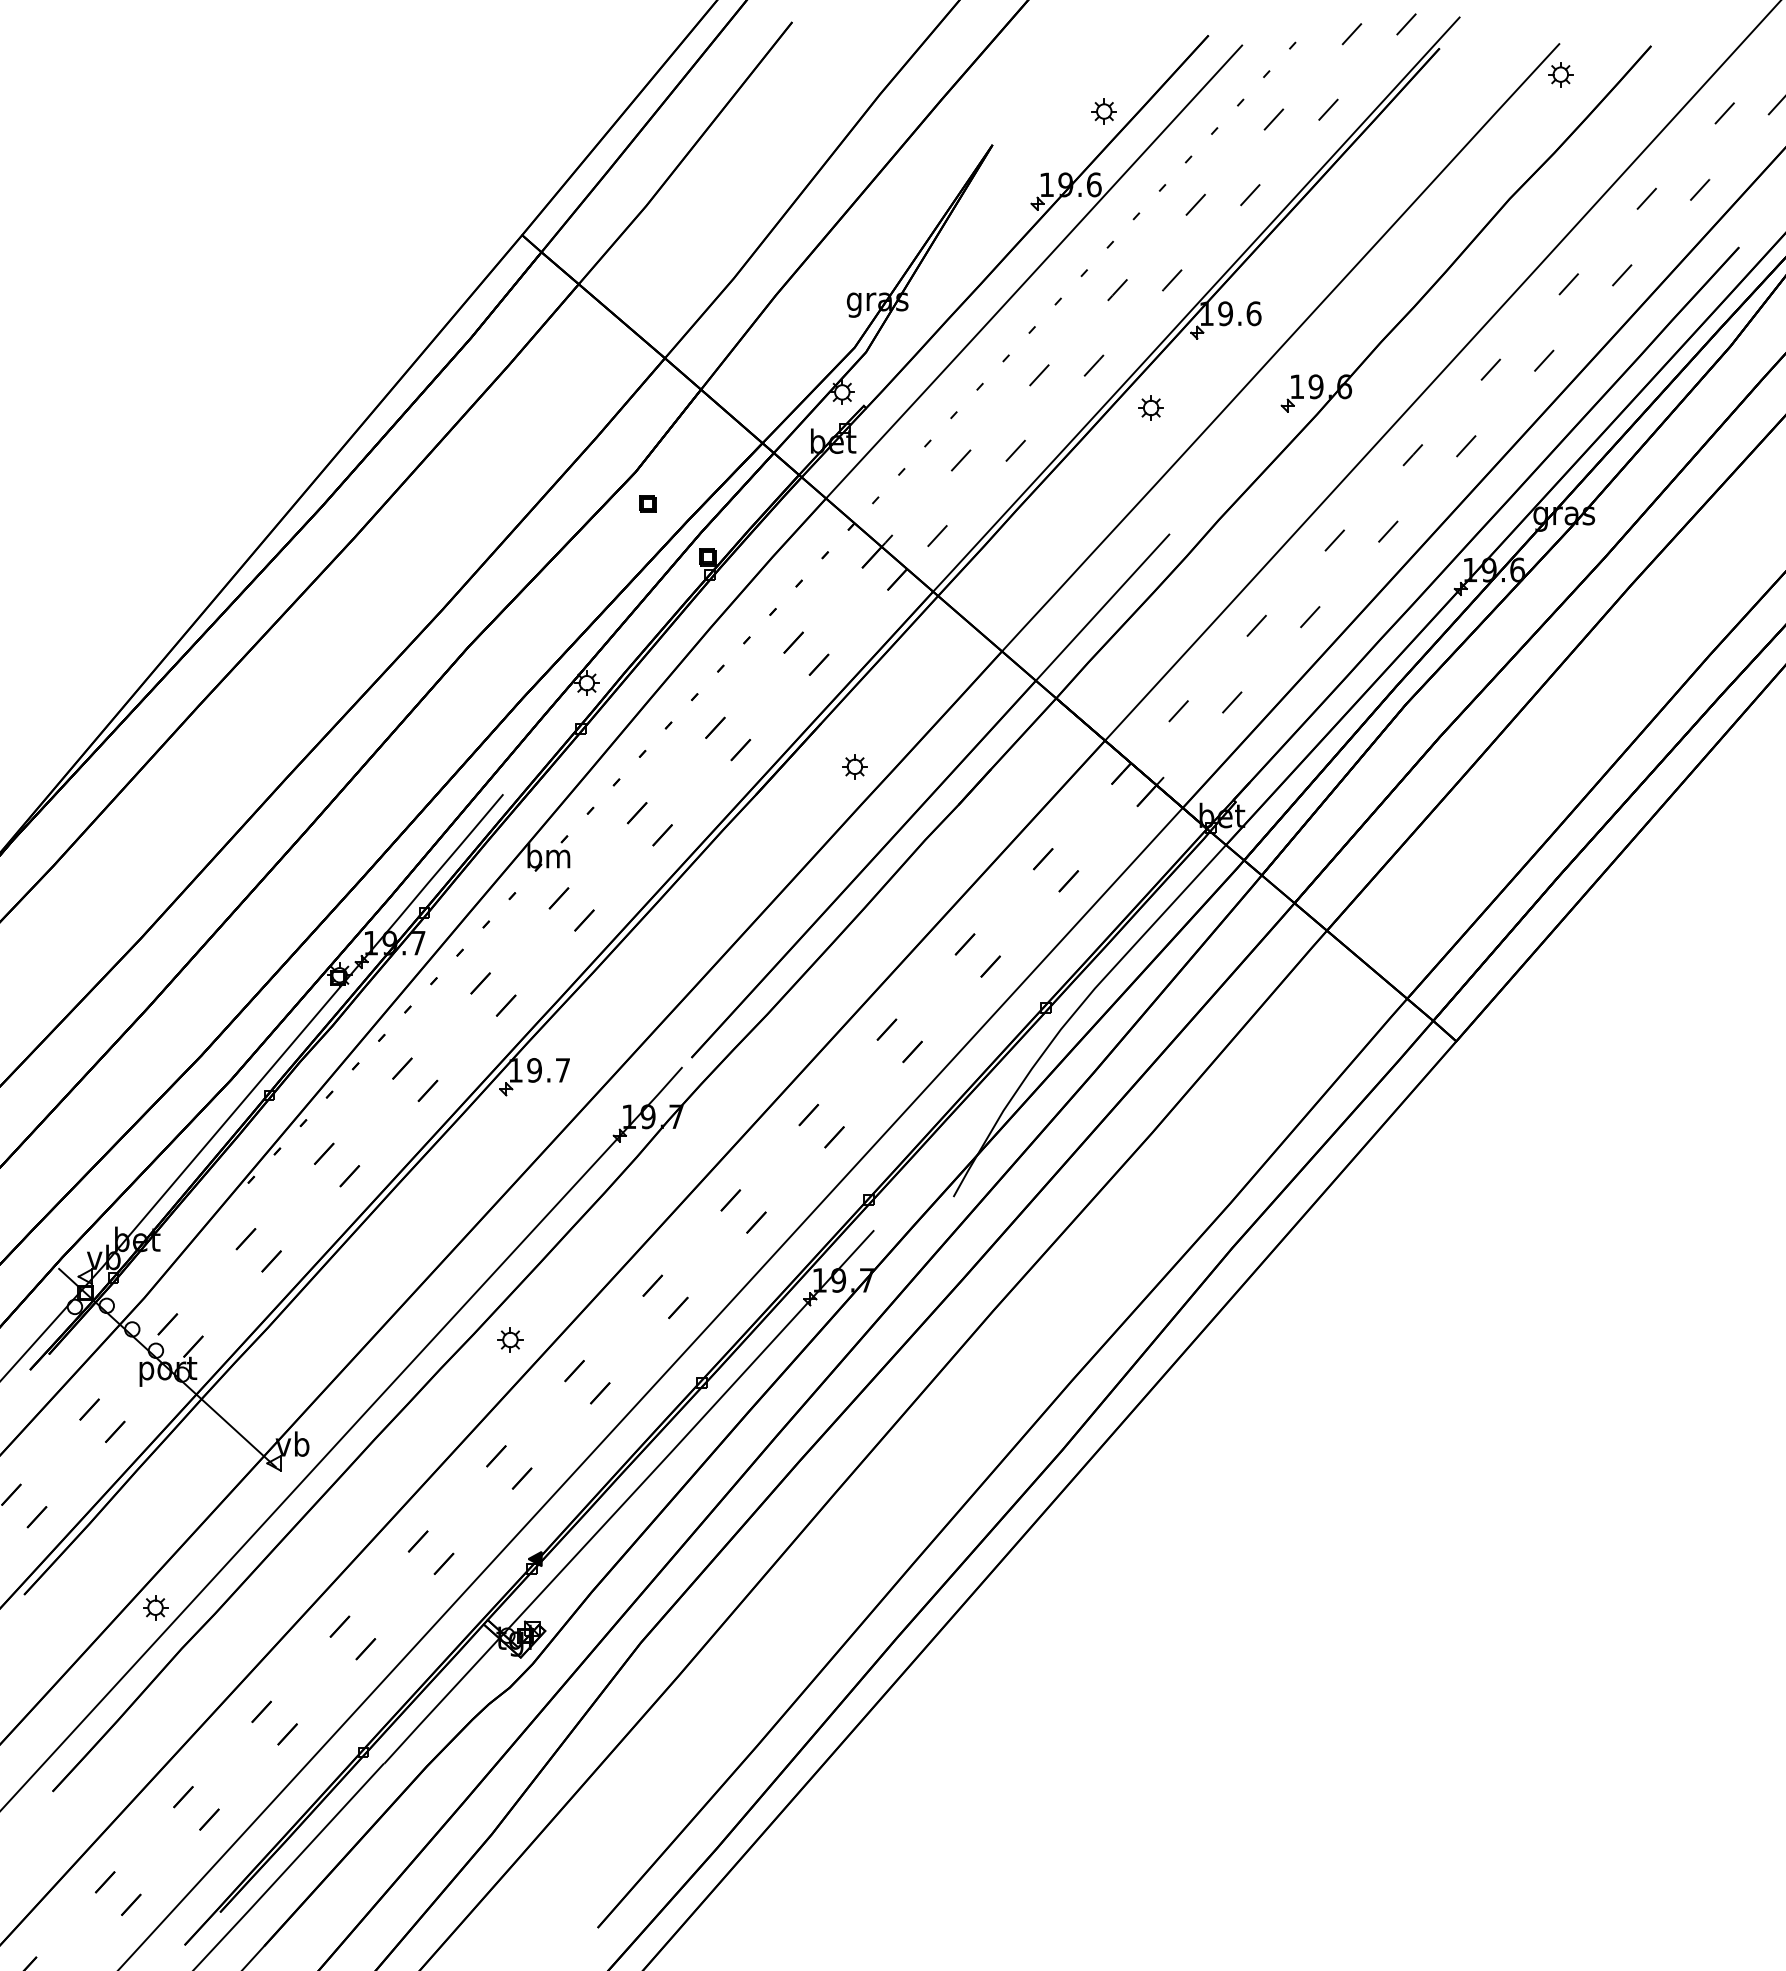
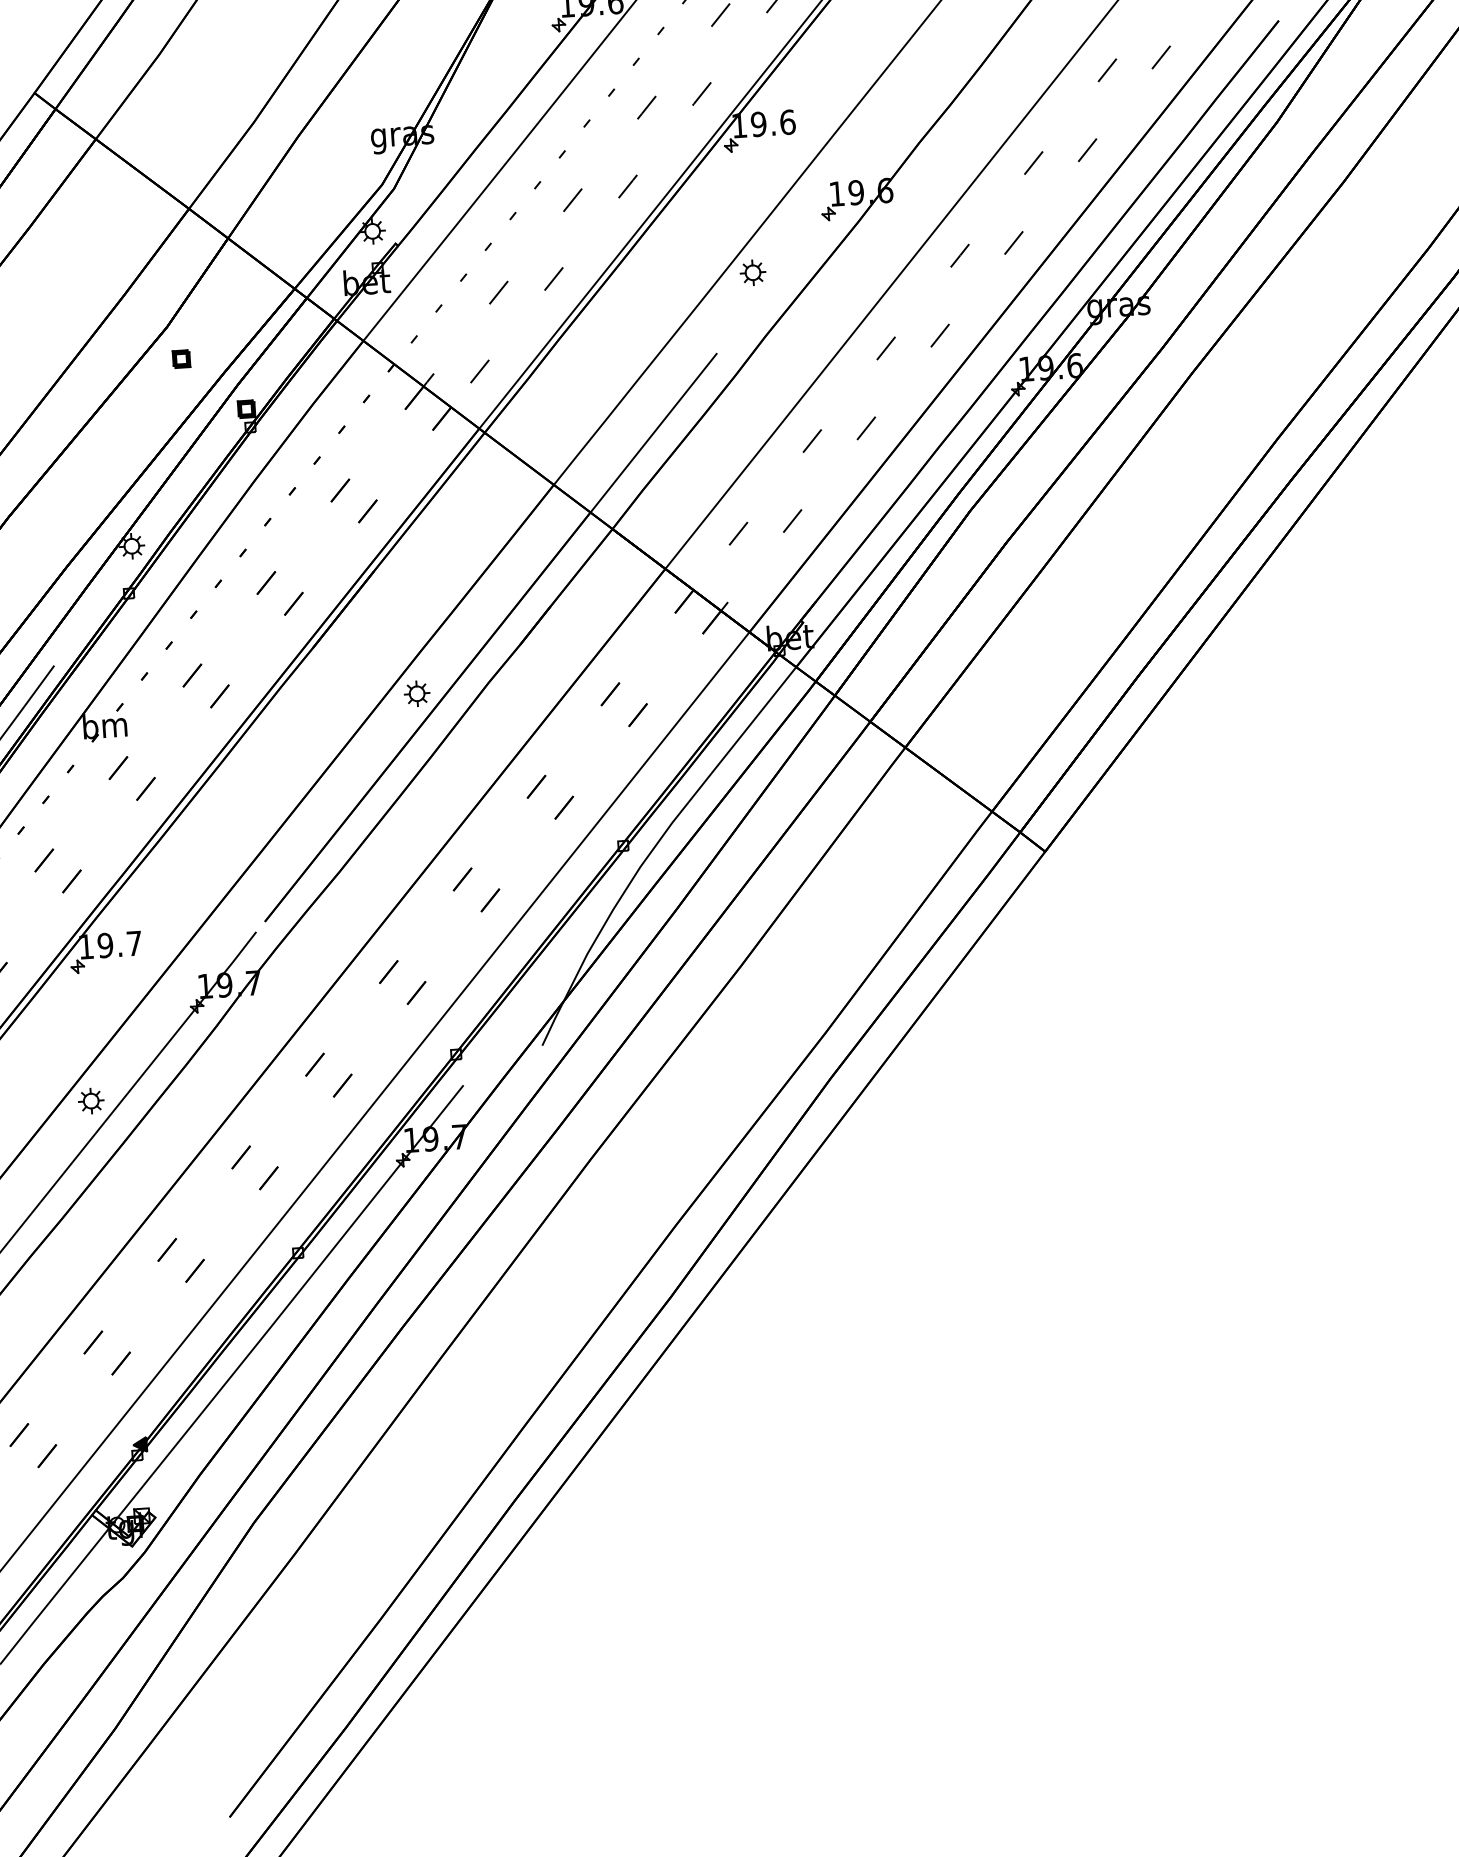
part: (1150, 407) -> (752, 272), moved
part: (854, 766) -> (416, 693), moved
part: (510, 1339) -> (91, 1100), moved

